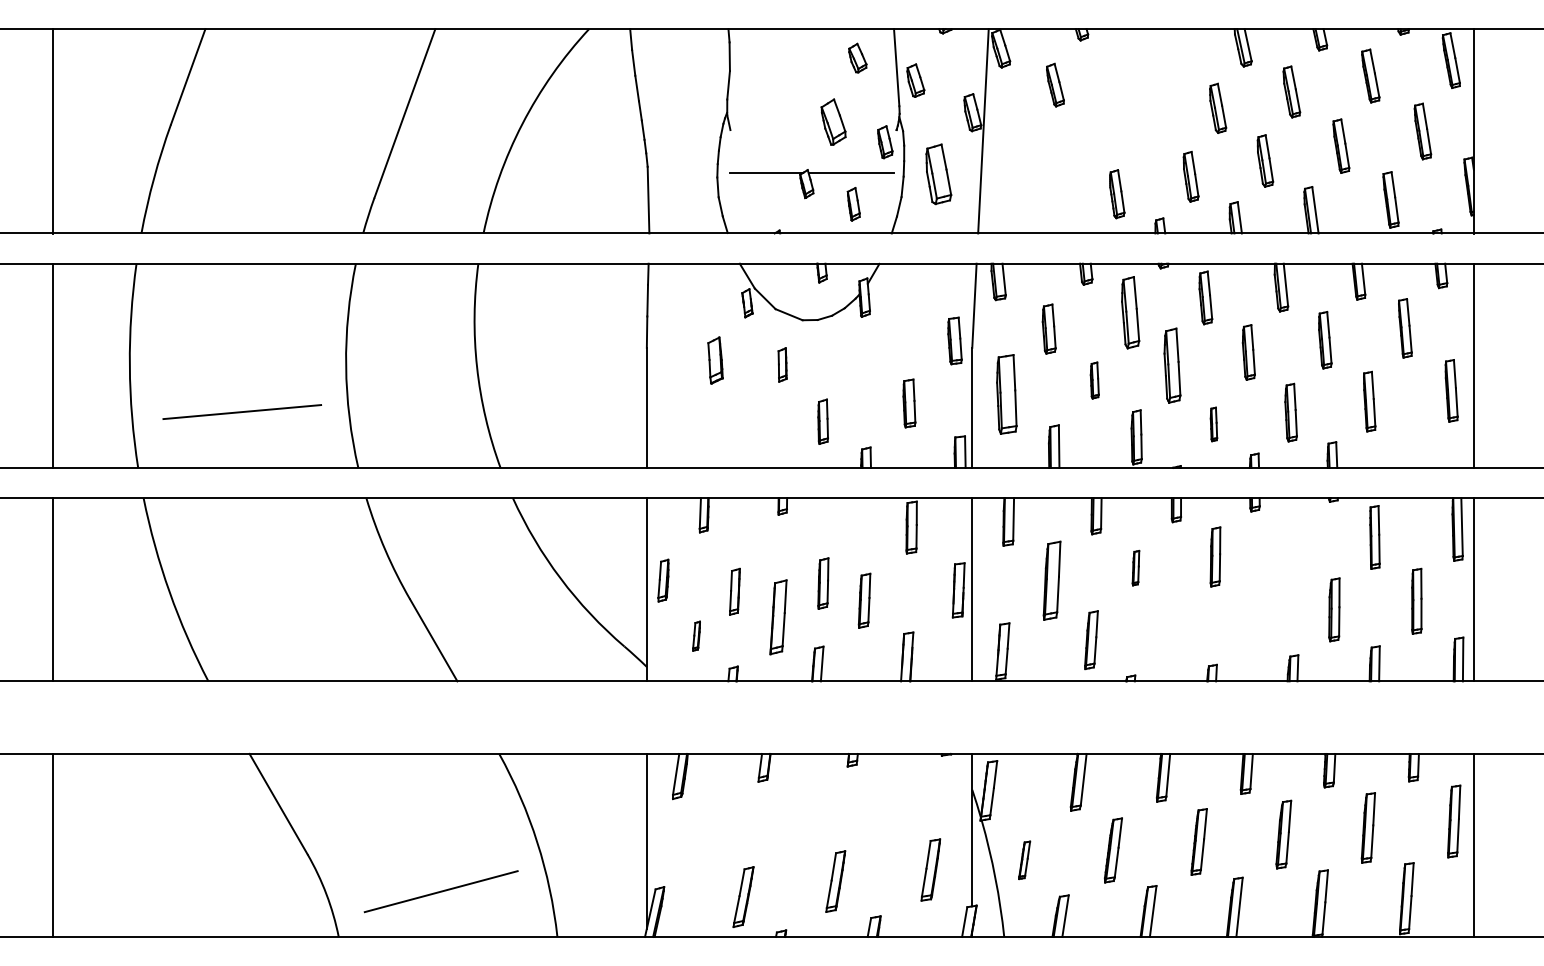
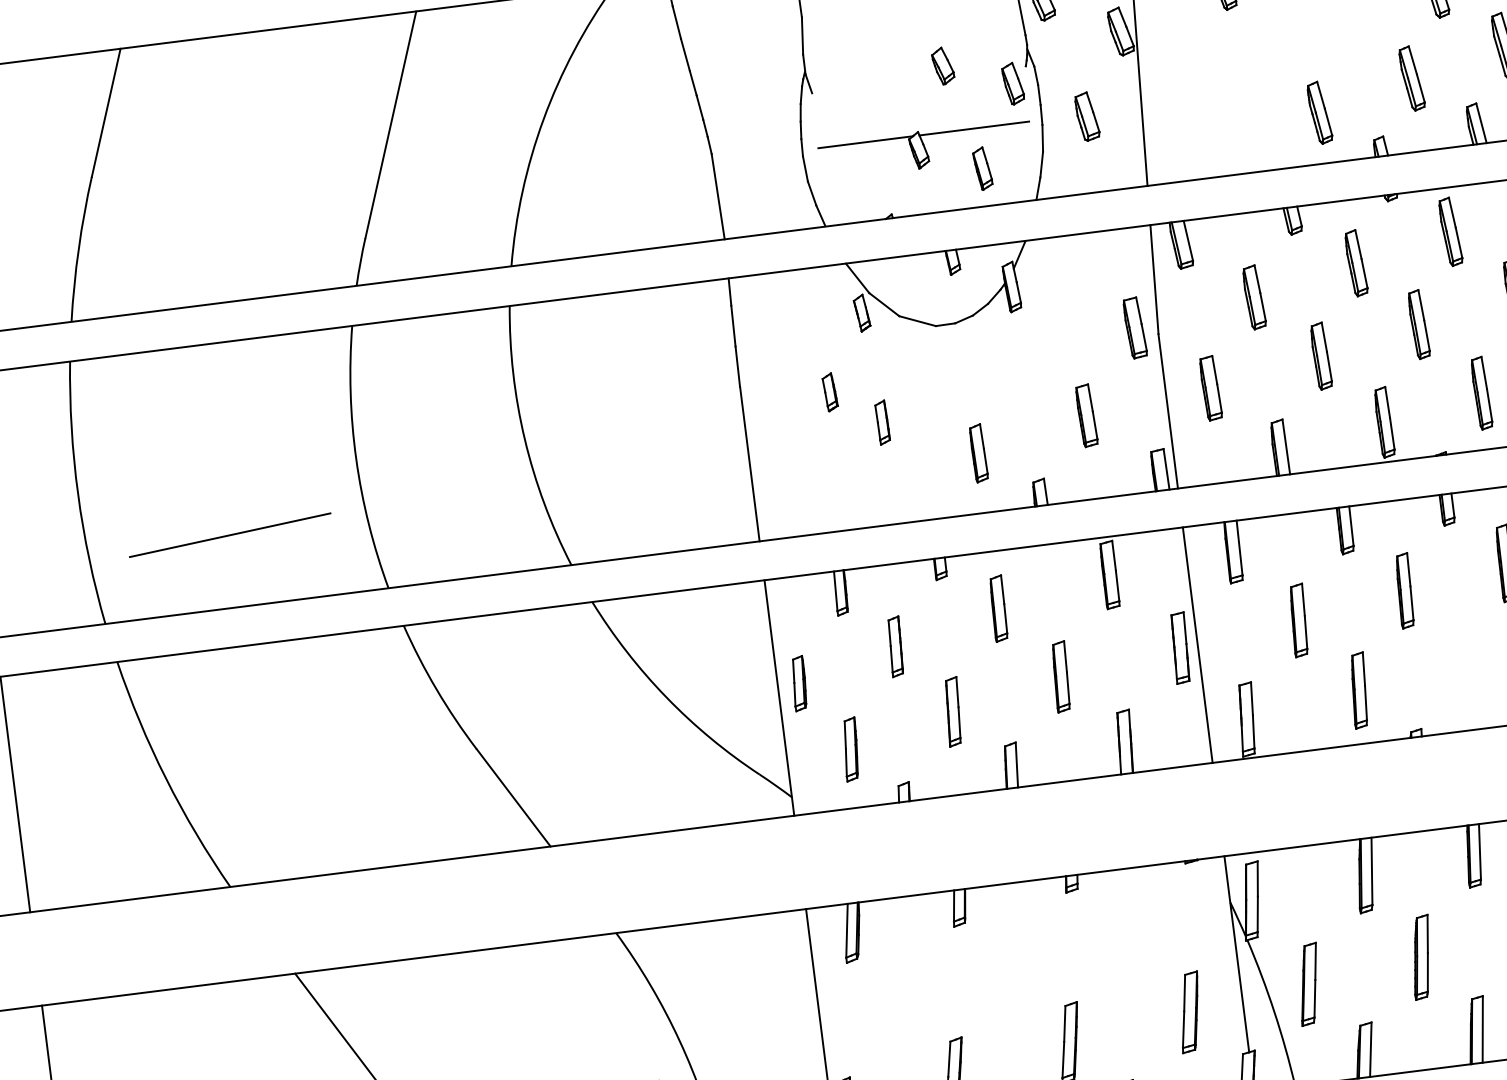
part: (832, 121) -> (941, 65), size x0.62
part: (938, 174) -> (1086, 116), size x0.62
part: (1130, 312) -> (1356, 262), size x0.71
part: (714, 360) -> (829, 392), size x0.62
part: (782, 364) -> (882, 422), moved
part: (1172, 365) -> (1418, 324), size x0.71
part: (1094, 380) -> (1320, 356), size x1.43
part: (1007, 394) -> (1211, 388), size x0.62
part: (1213, 424) -> (1481, 393), size x1.67
part: (1135, 567) -> (1404, 589), size x1.67
part: (1051, 580) -> (1298, 620), size x0.71
part: (823, 583) -> (998, 608), moved
part: (734, 591) -> (895, 646), moved
part: (778, 616) -> (952, 710), size x0.71
part: (696, 636) -> (850, 750), size x1.67
part: (1024, 860) -> (1308, 984), size x1.67

